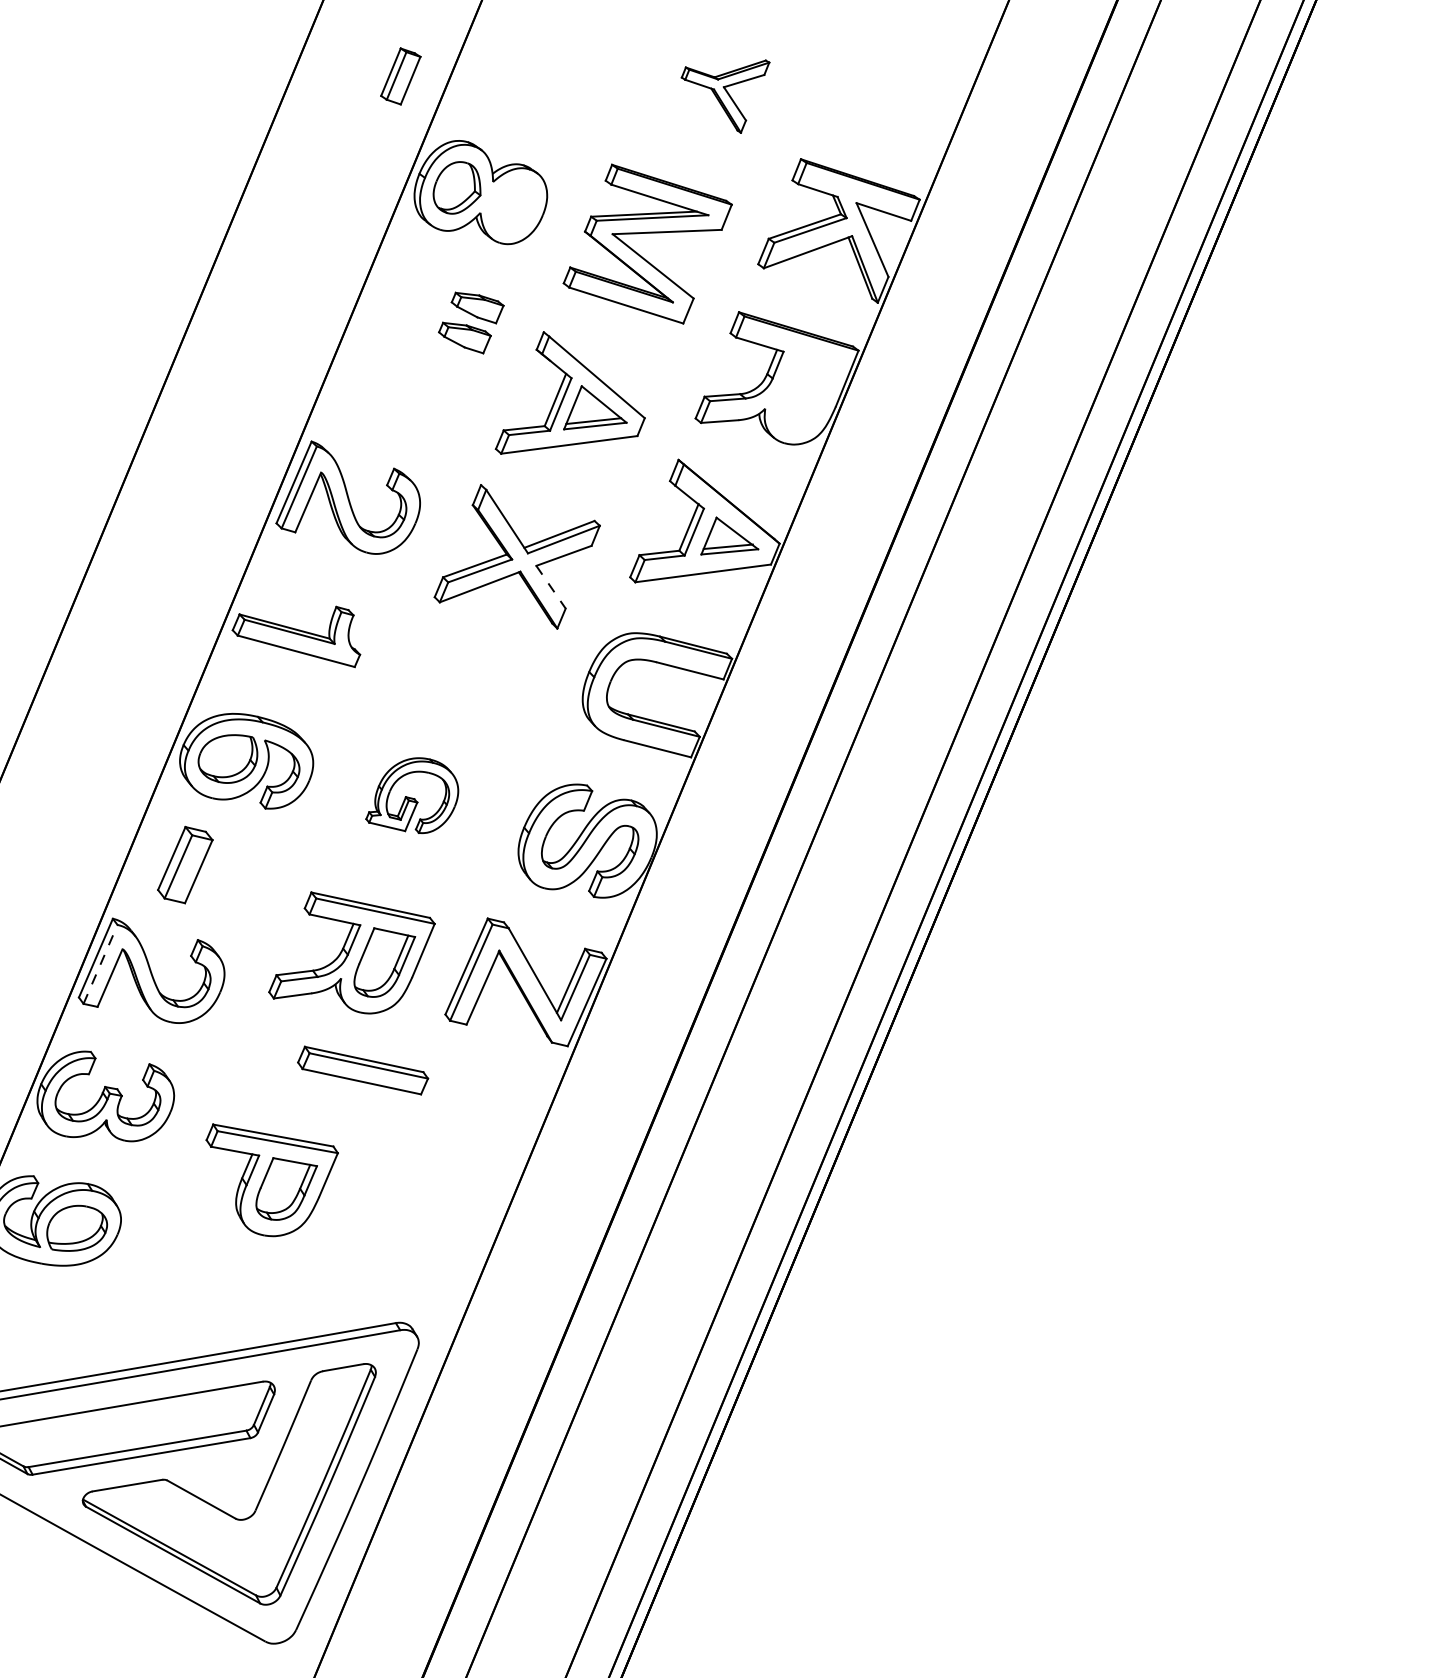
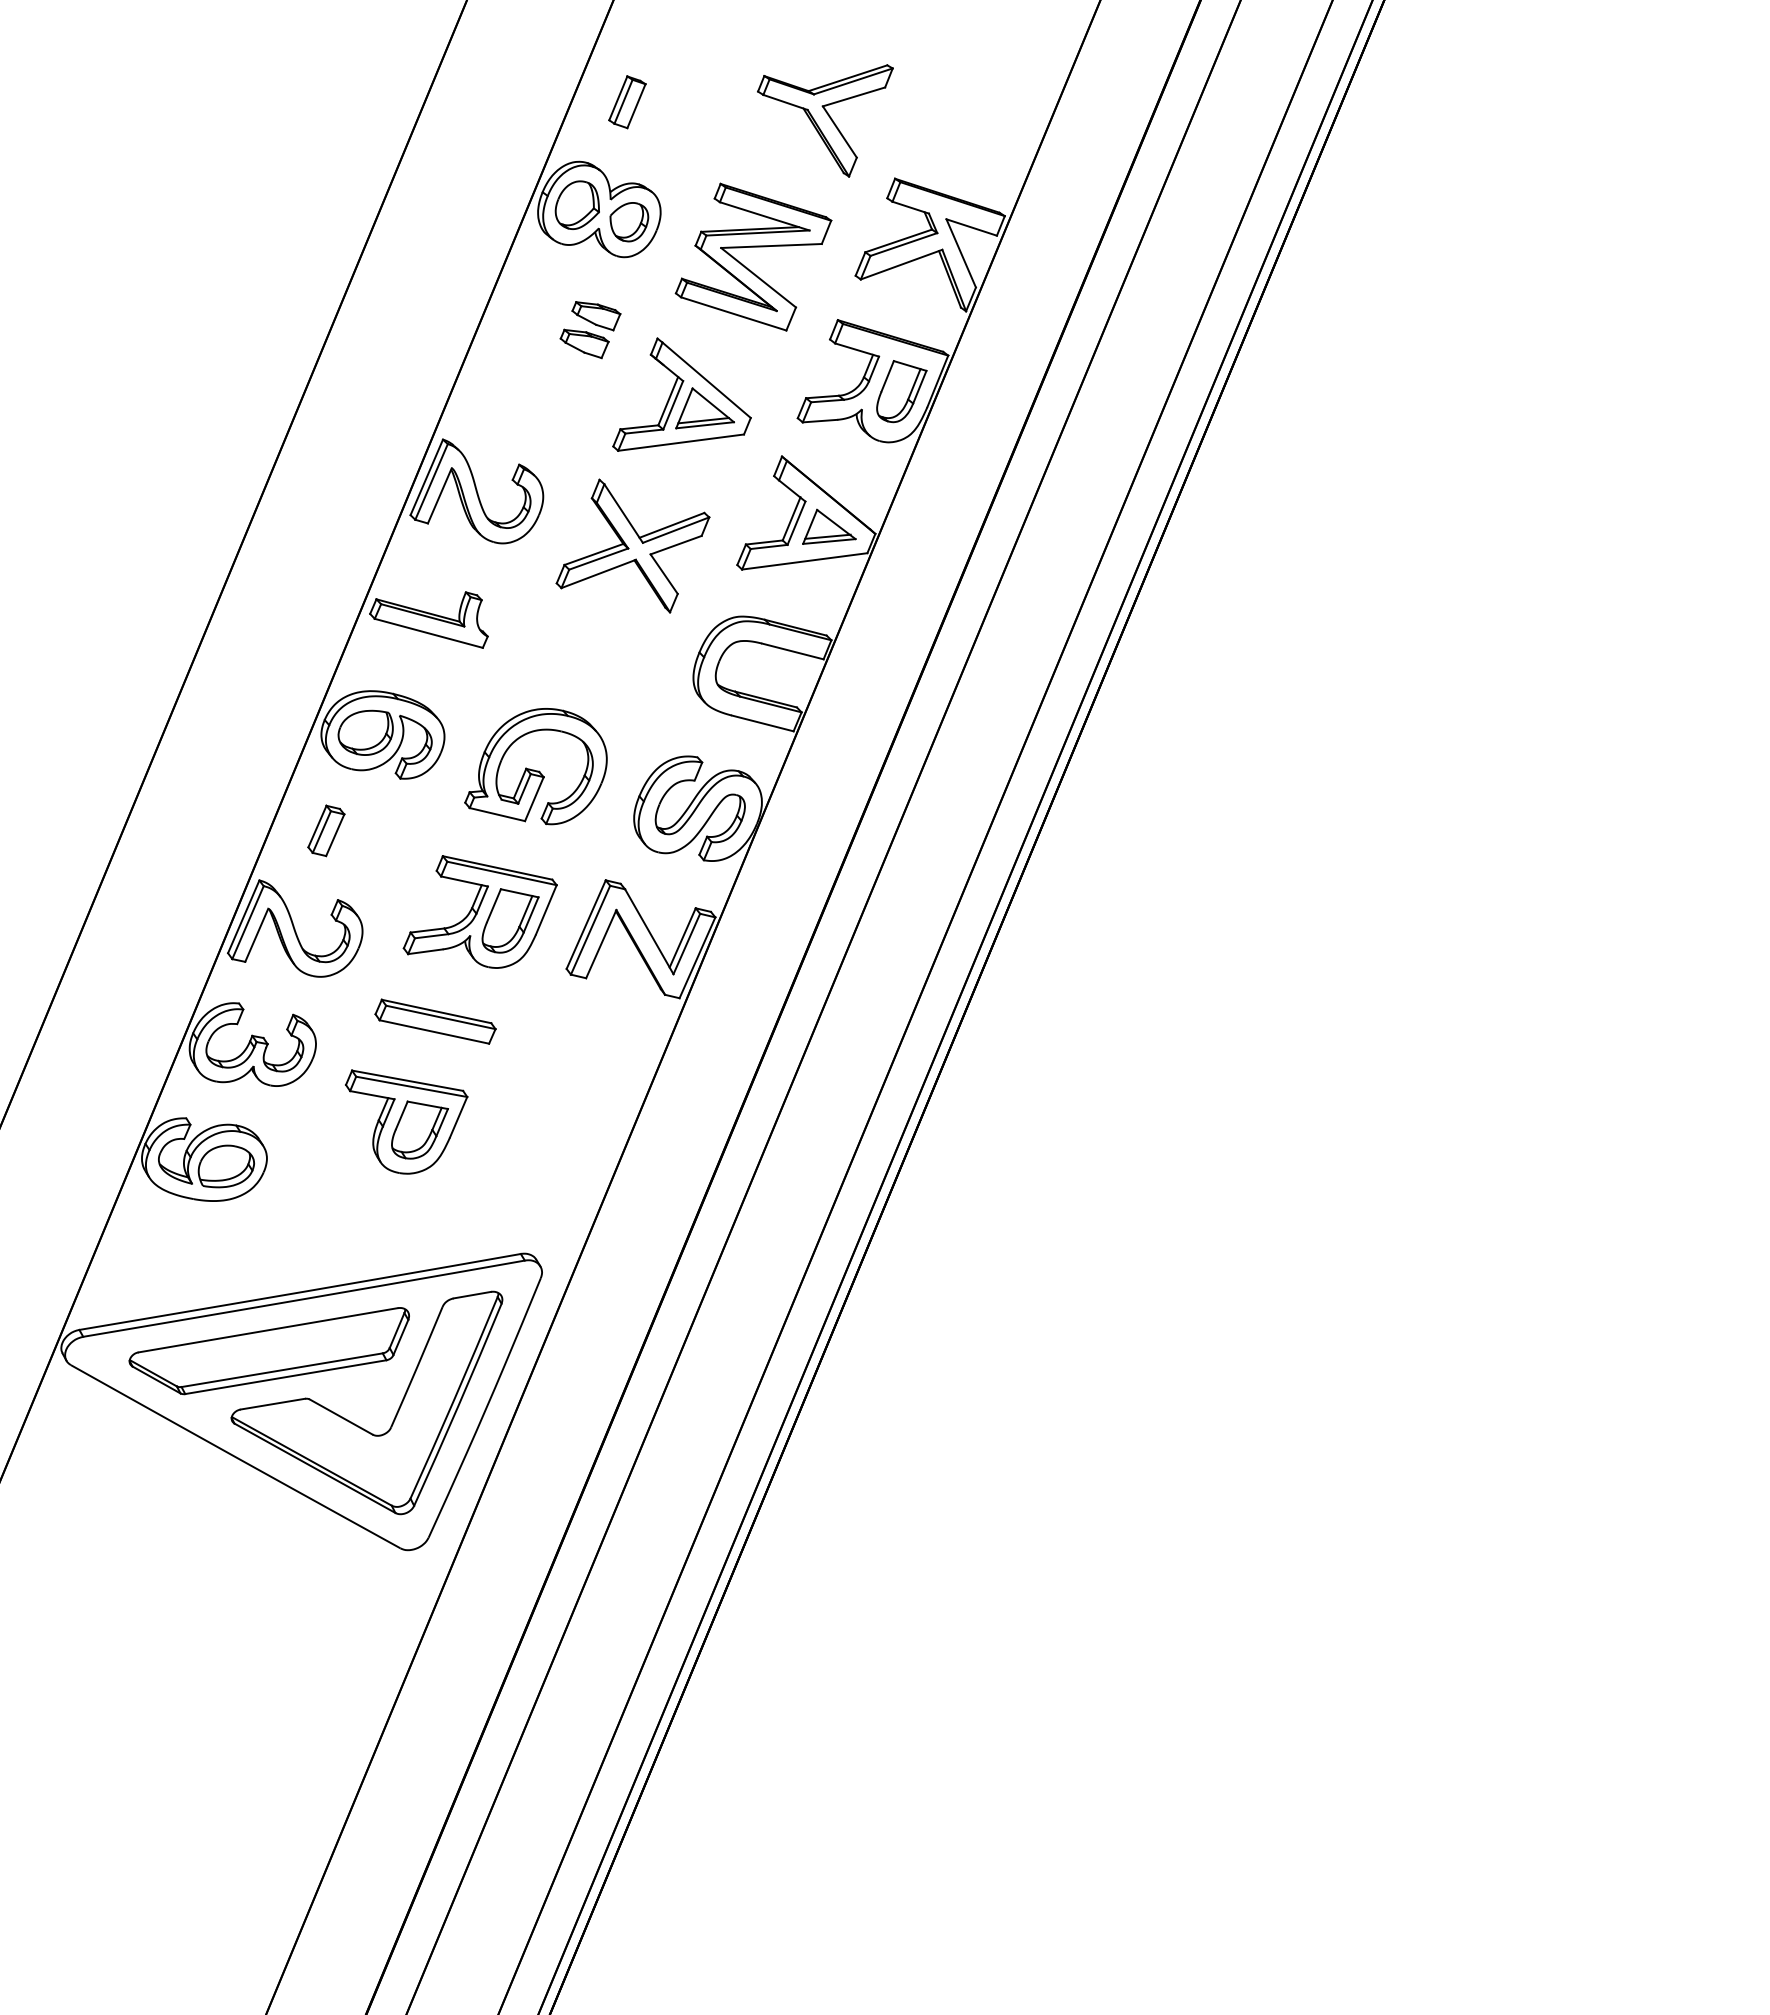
part: (400, 76) -> (627, 102), moved
part: (725, 96) -> (825, 120), size x1.67
part: (513, 206) -> (629, 222), added
part: (807, 389) -> (901, 391), added
line: (551, 587) -> (664, 574), dashed -> solid
part: (411, 795) -> (535, 766), size x1.67
part: (185, 864) -> (326, 830), size x0.71
line: (101, 964) -> (248, 922), dashed -> solid
part: (363, 1070) -> (435, 1021), moved

